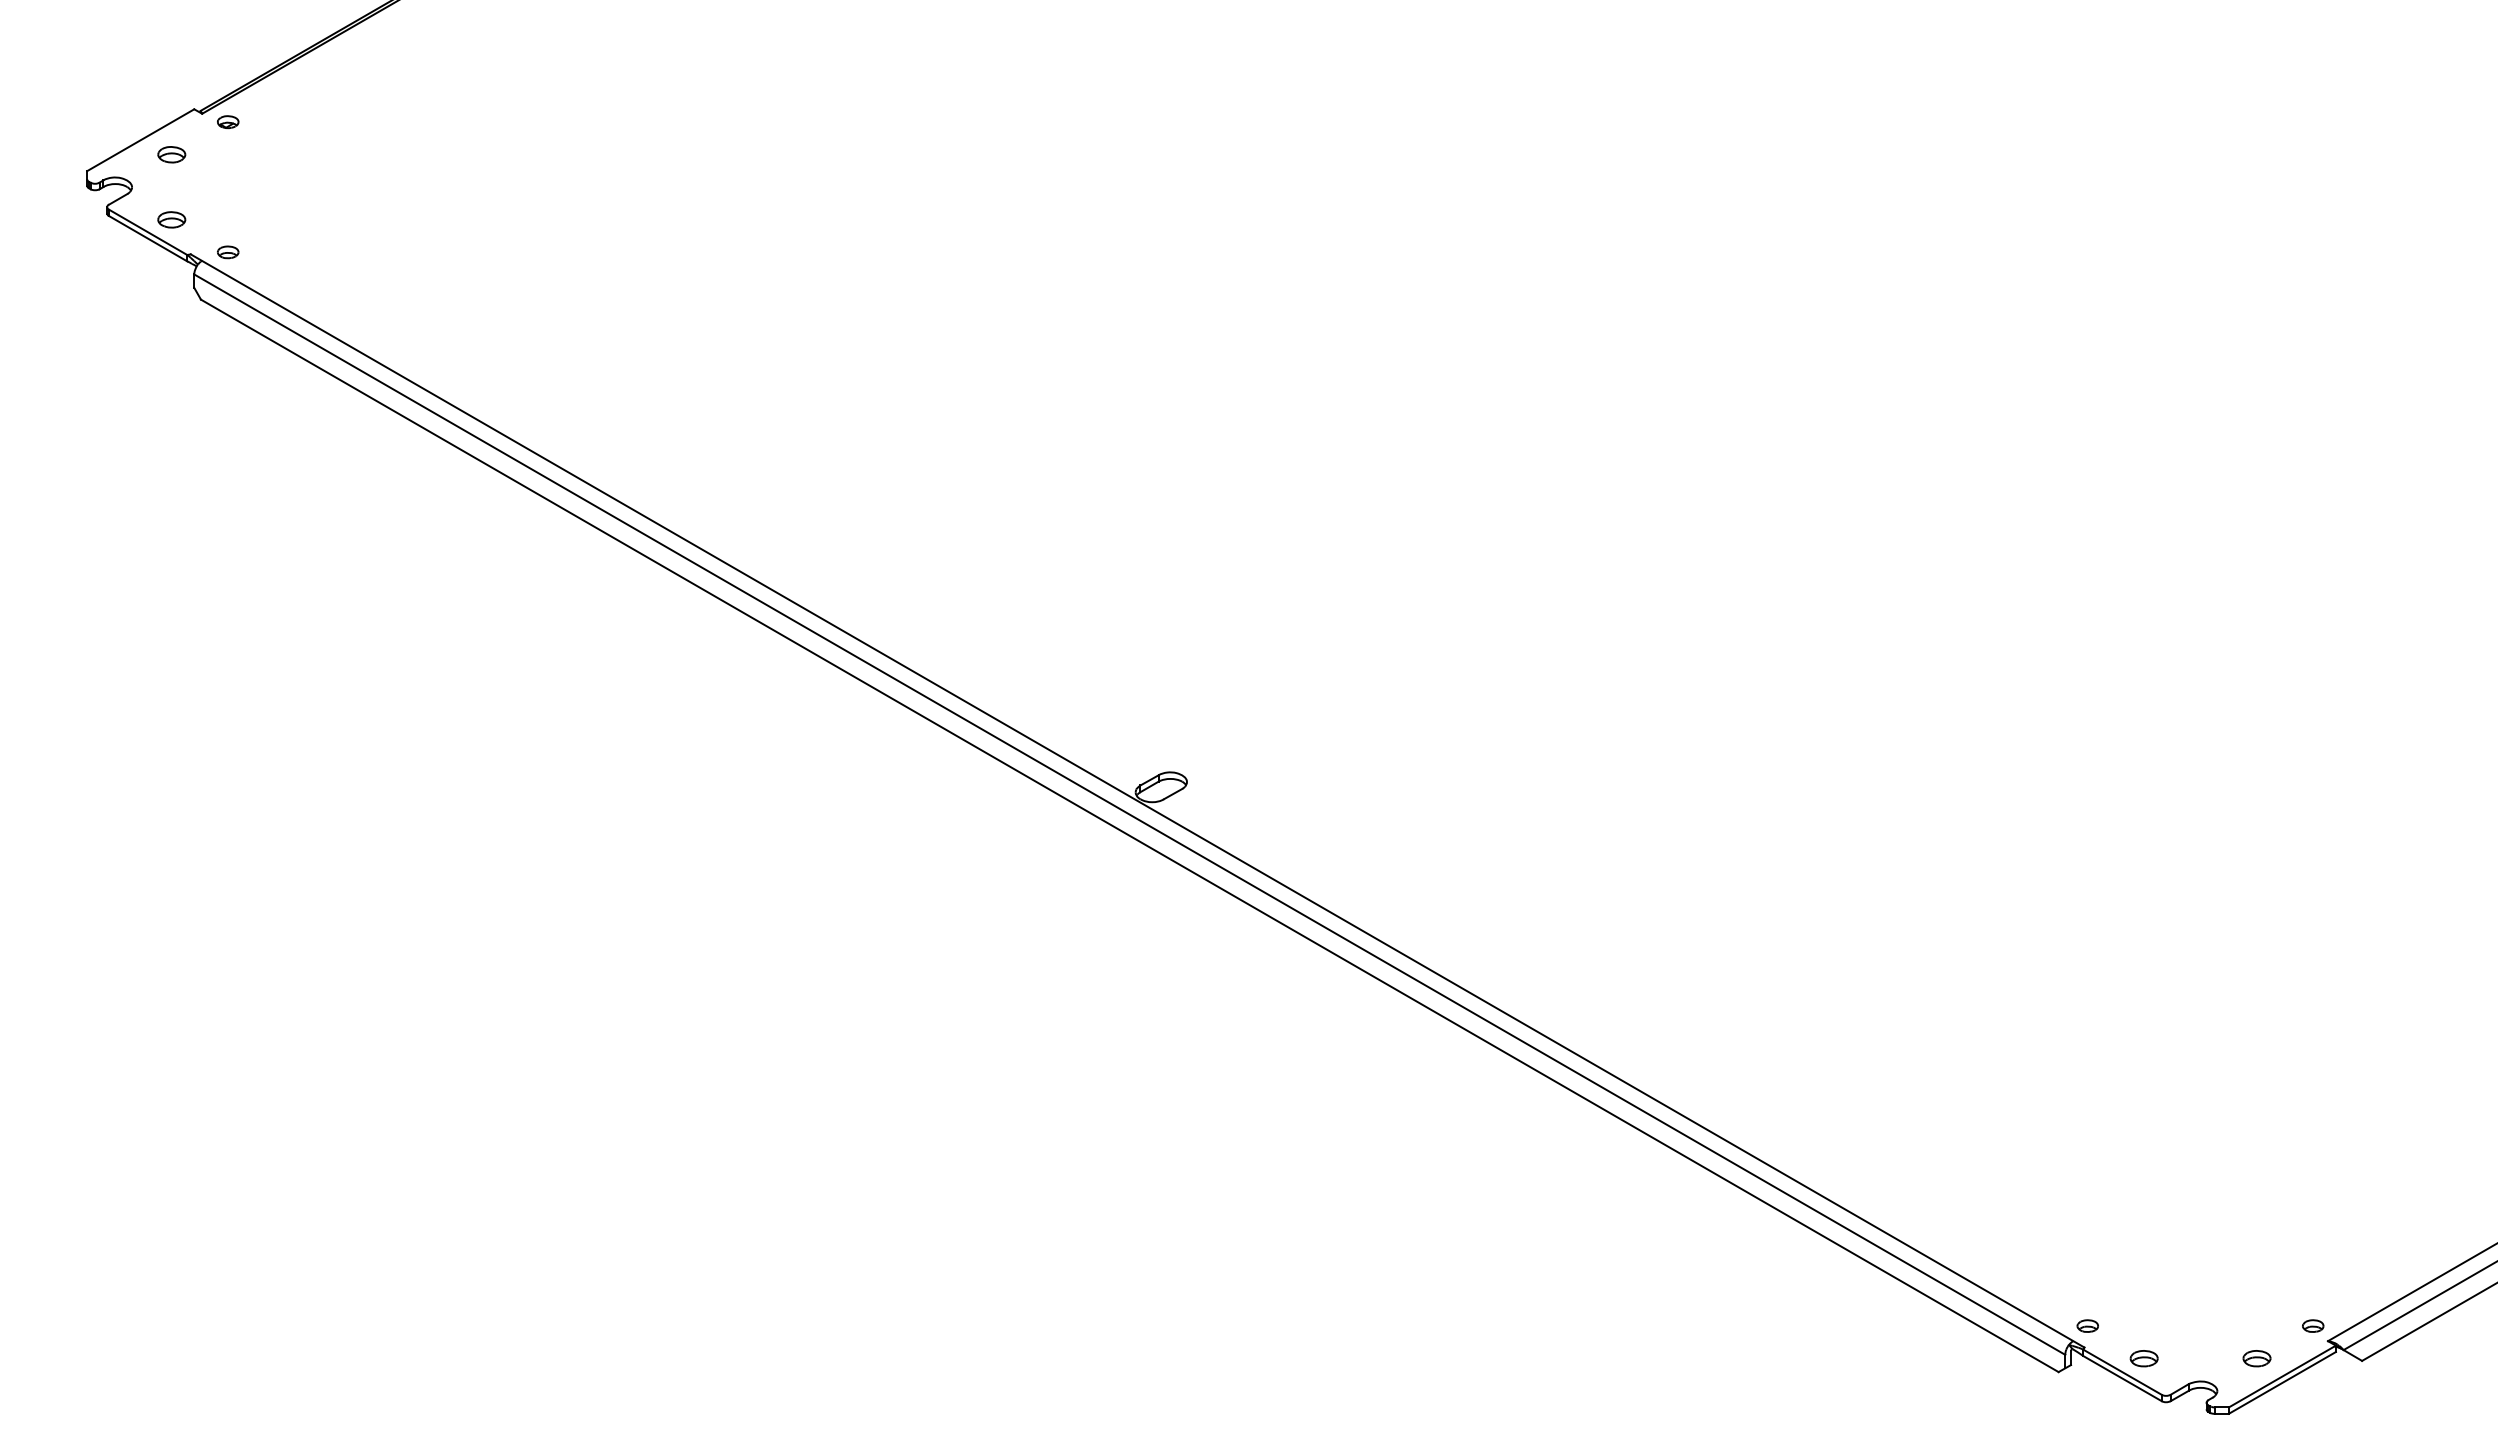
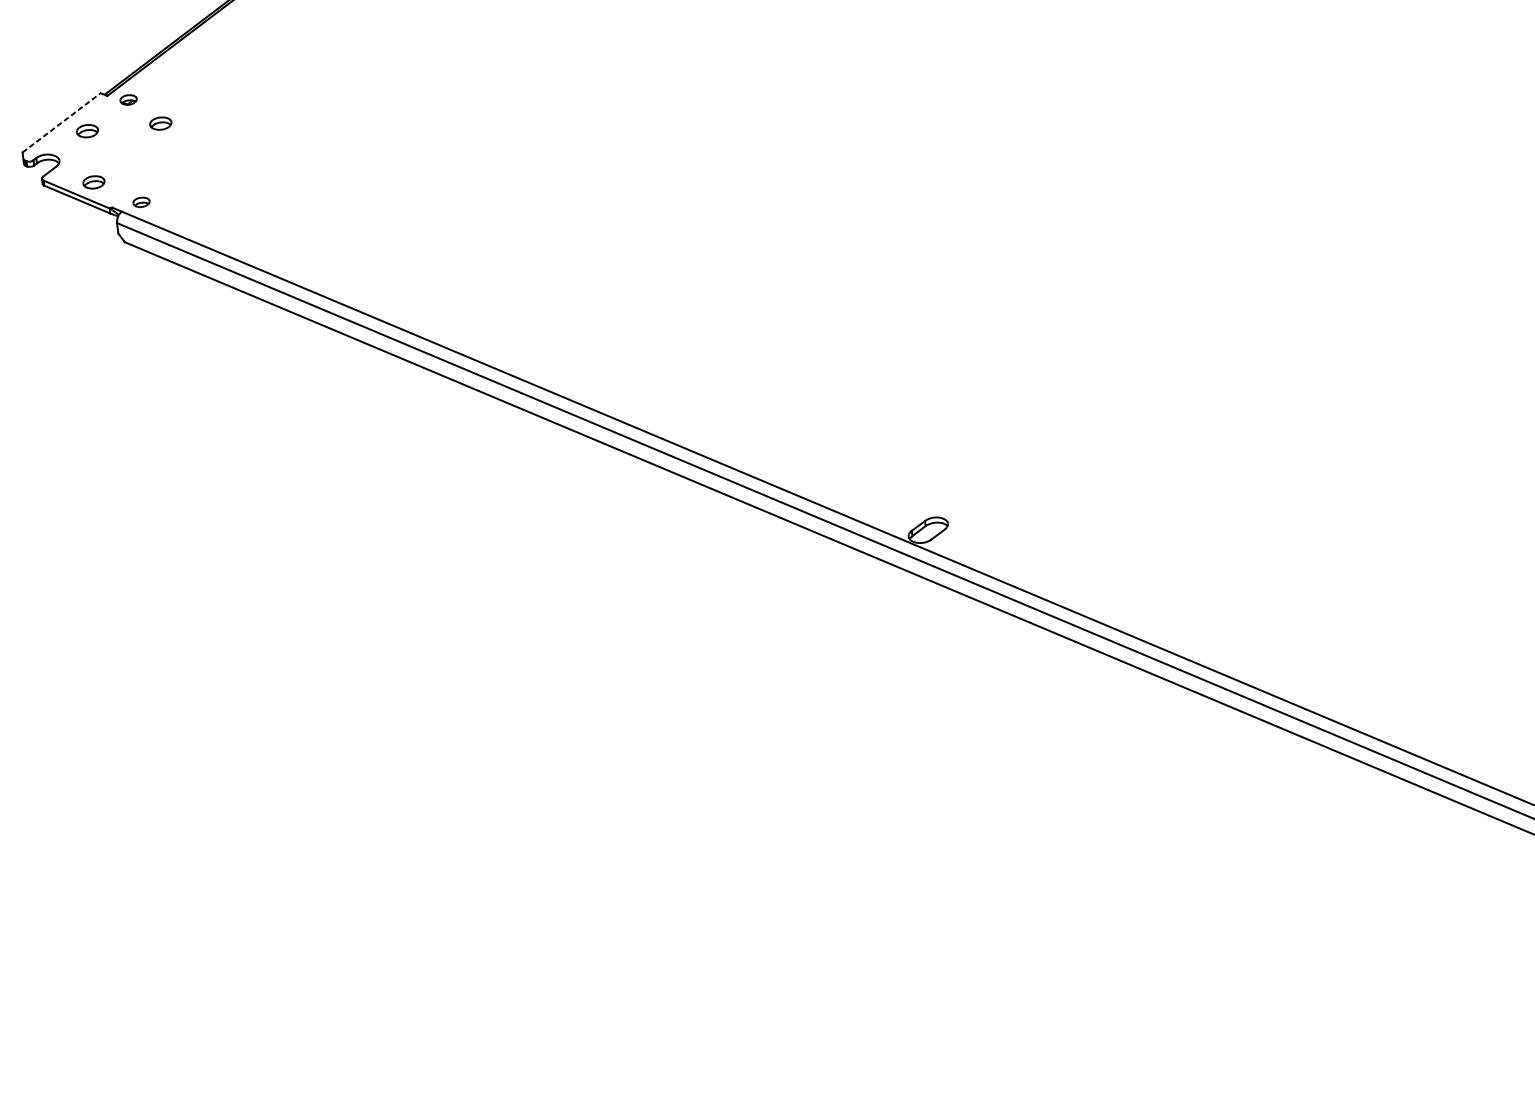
line: (140, 140) -> (61, 123), solid -> dashed
part: (264, 156) -> (160, 123), added

